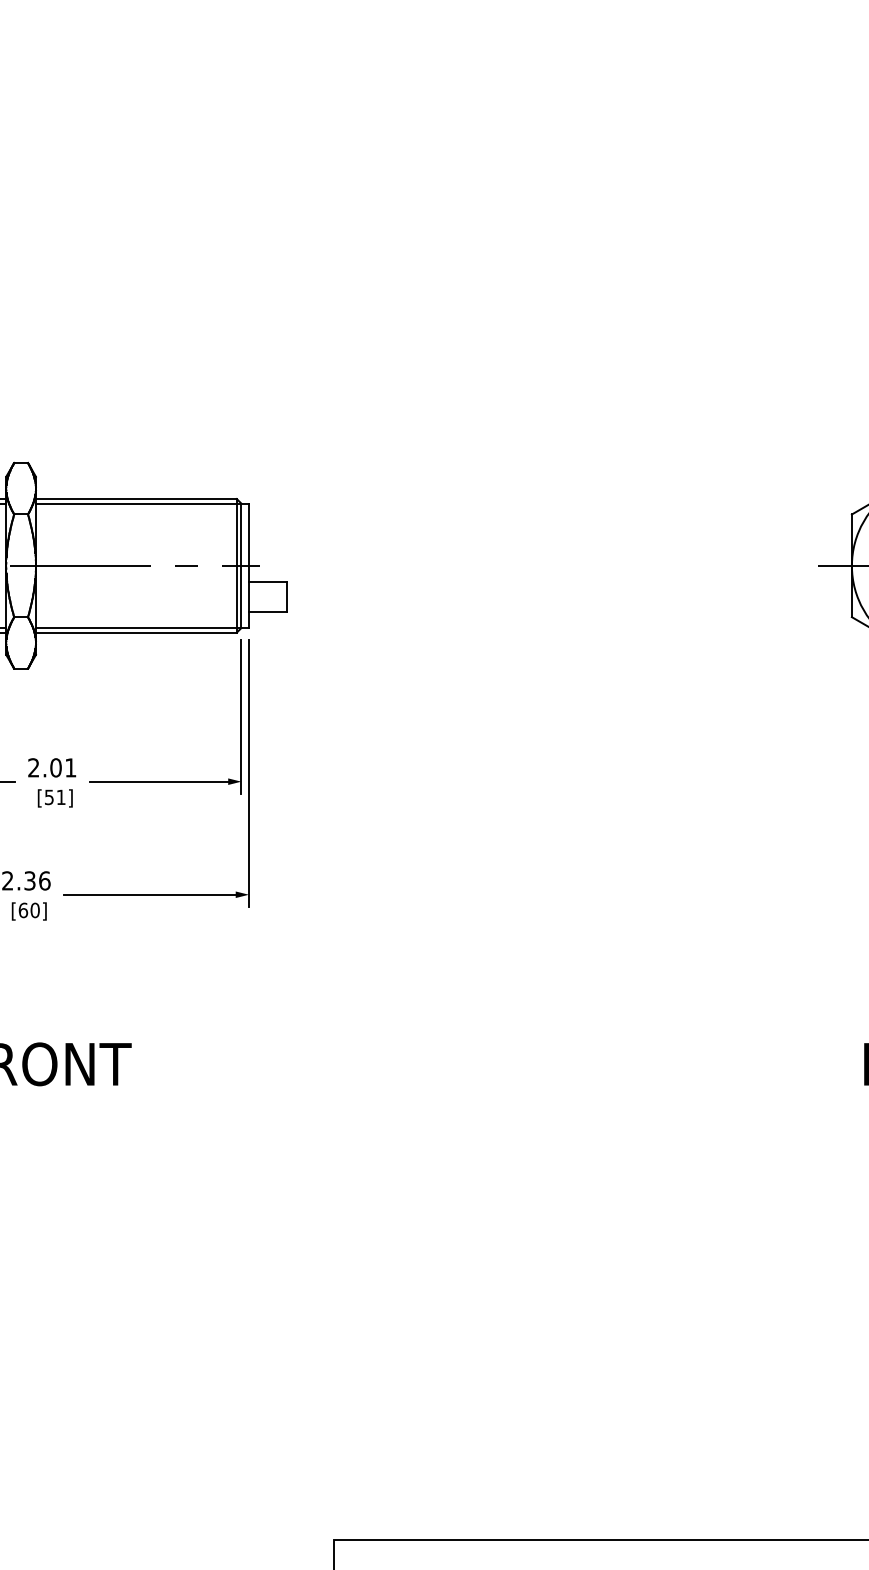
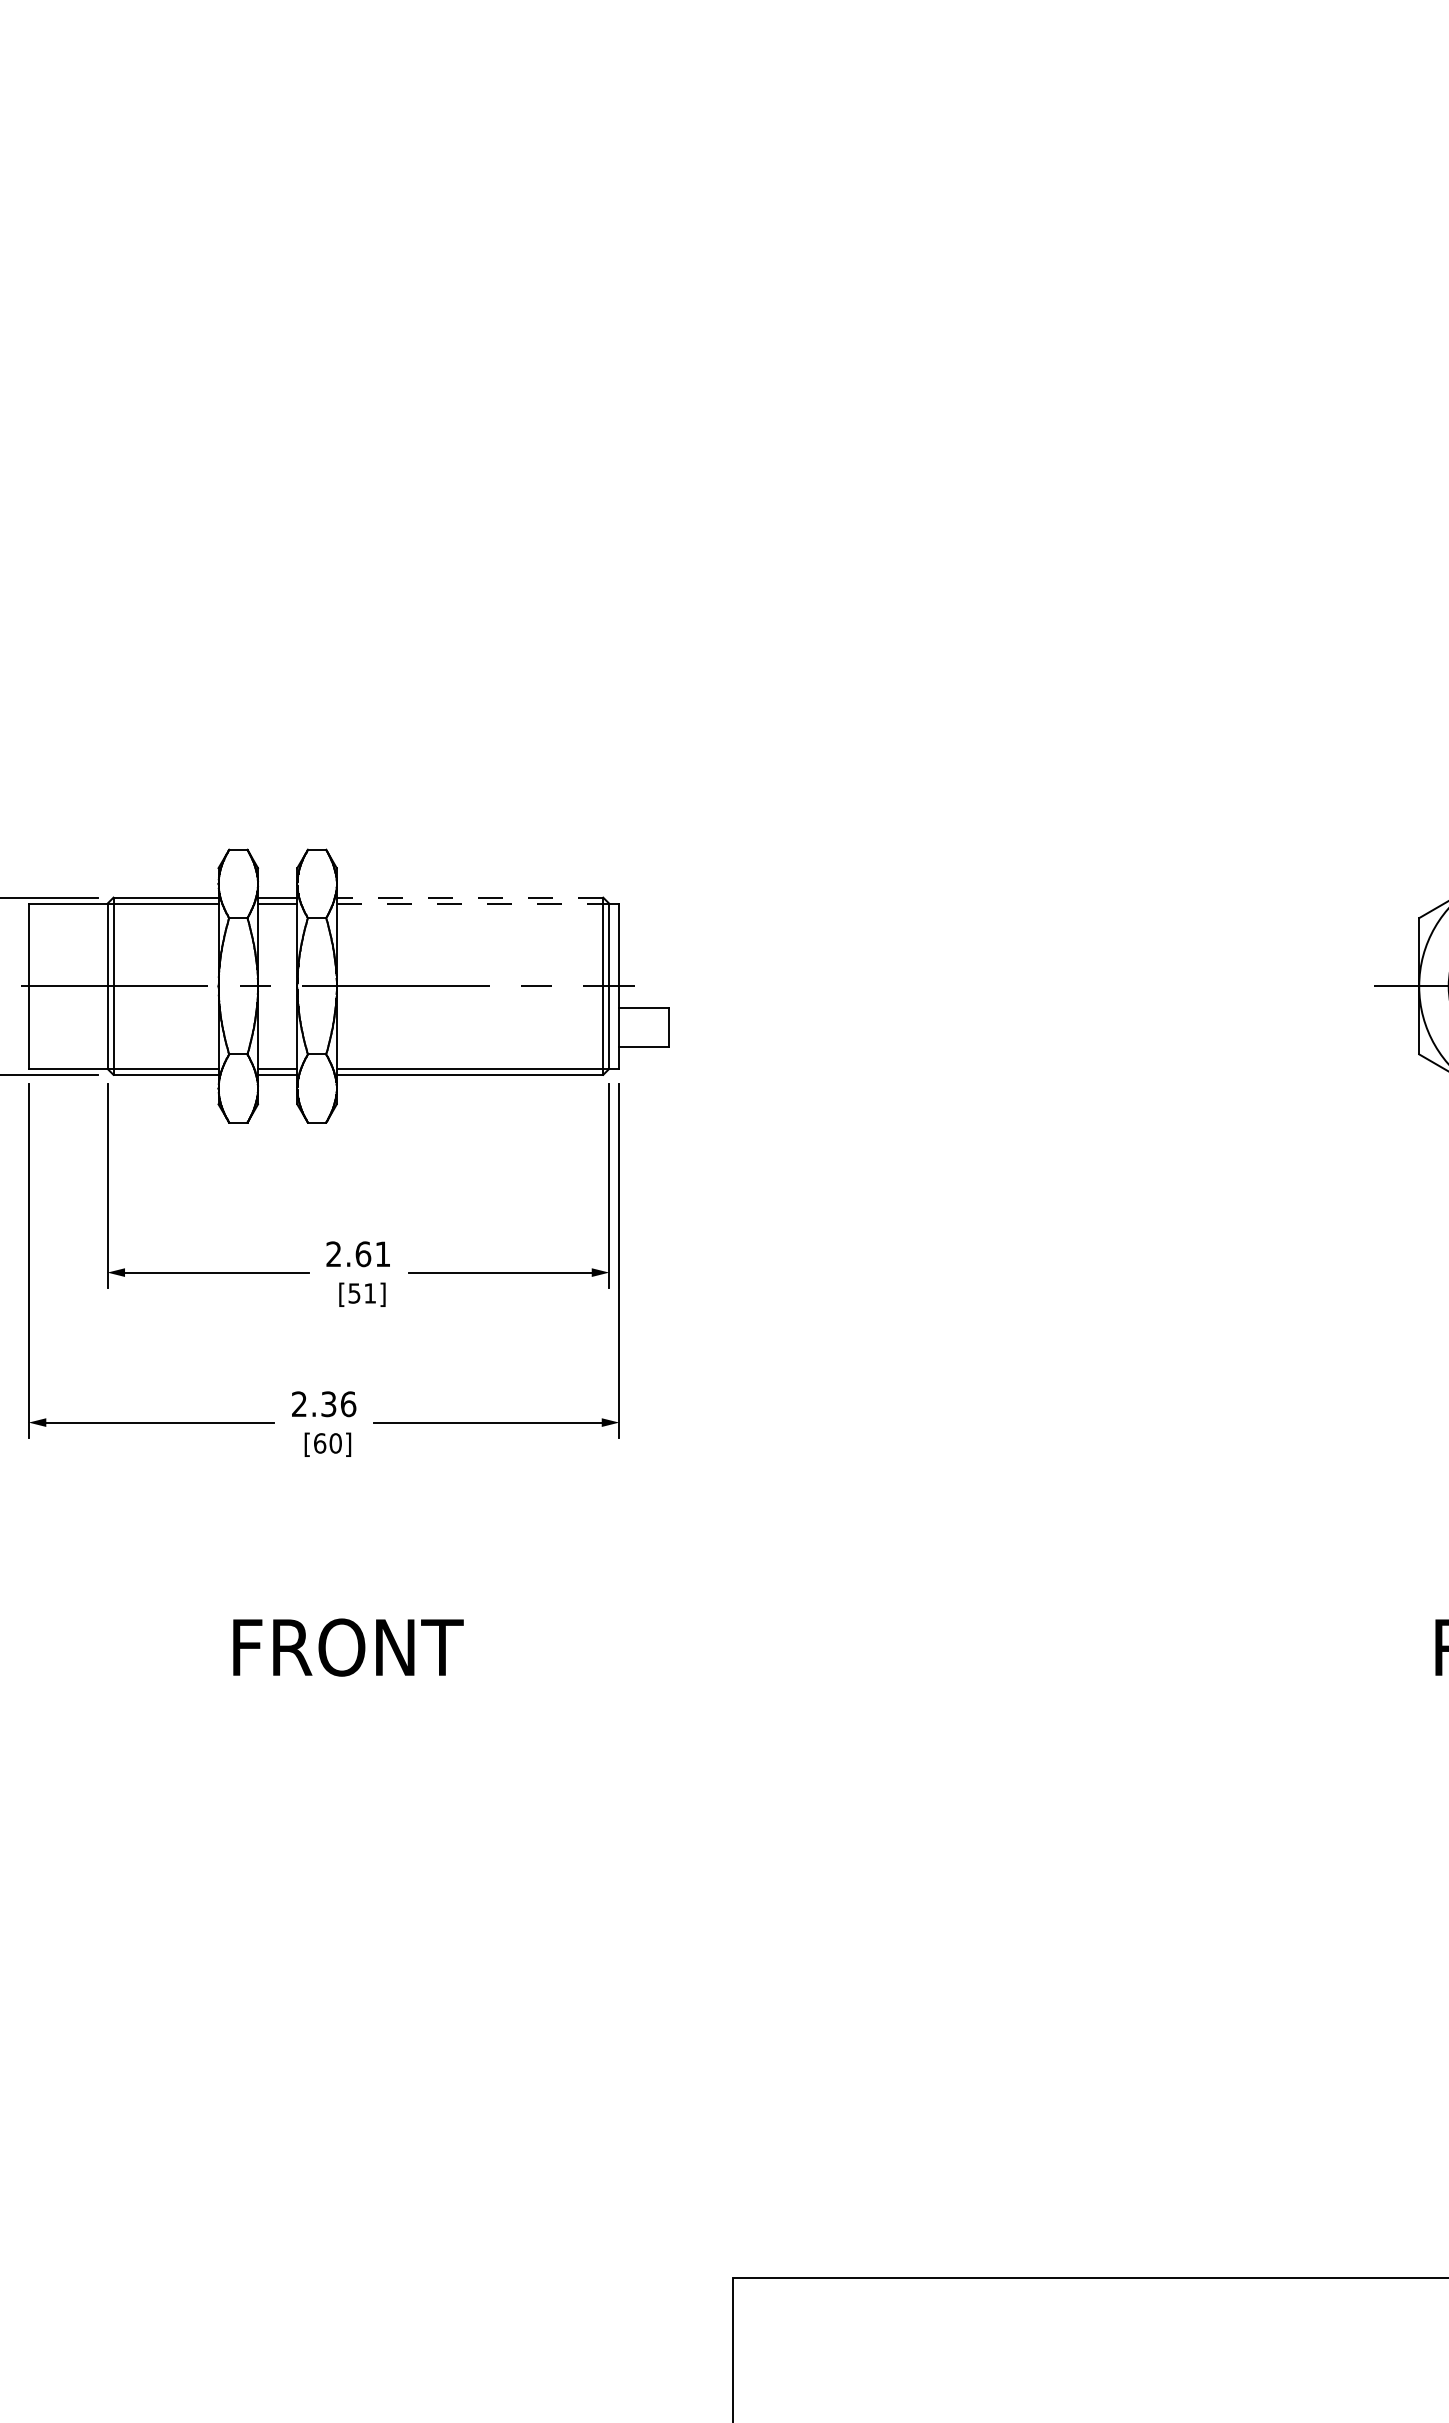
line: (136, 498) -> (469, 897), solid -> dashed
line: (139, 503) -> (473, 903), solid -> dashed
text: (56, 767) -> (363, 1253), 2.01 -> 2.61

